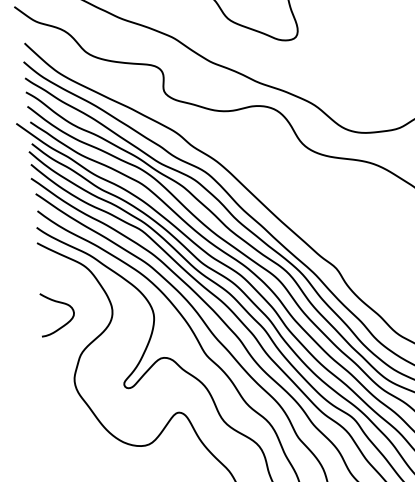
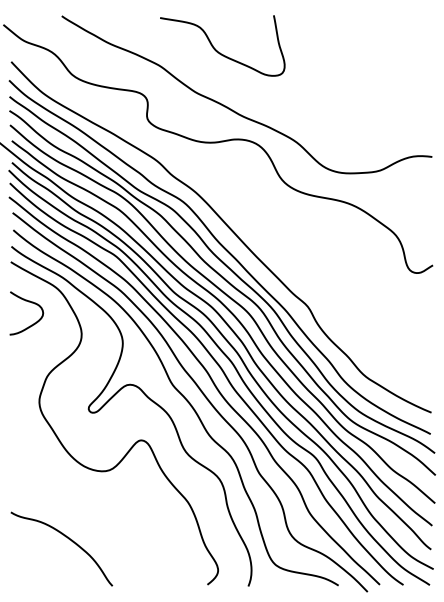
curve: (58, 303) -> (28, 302), moved

